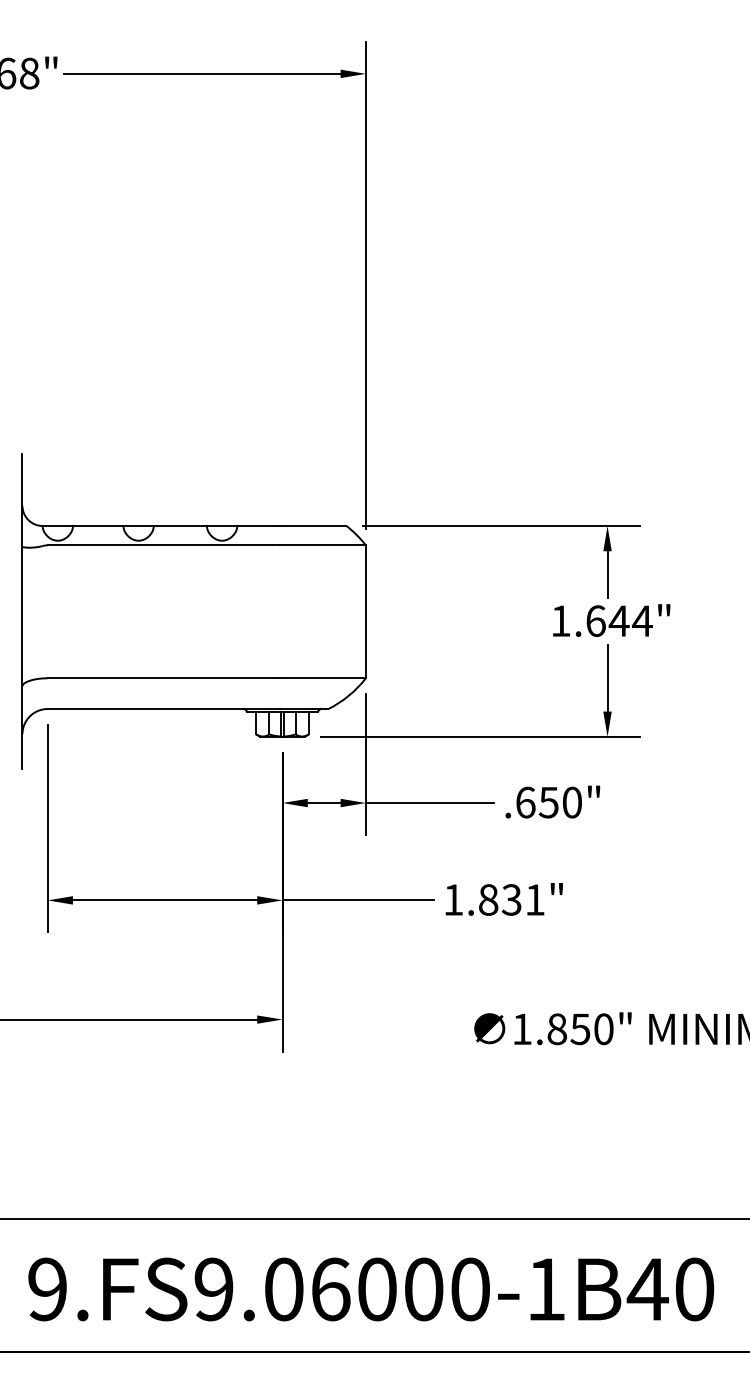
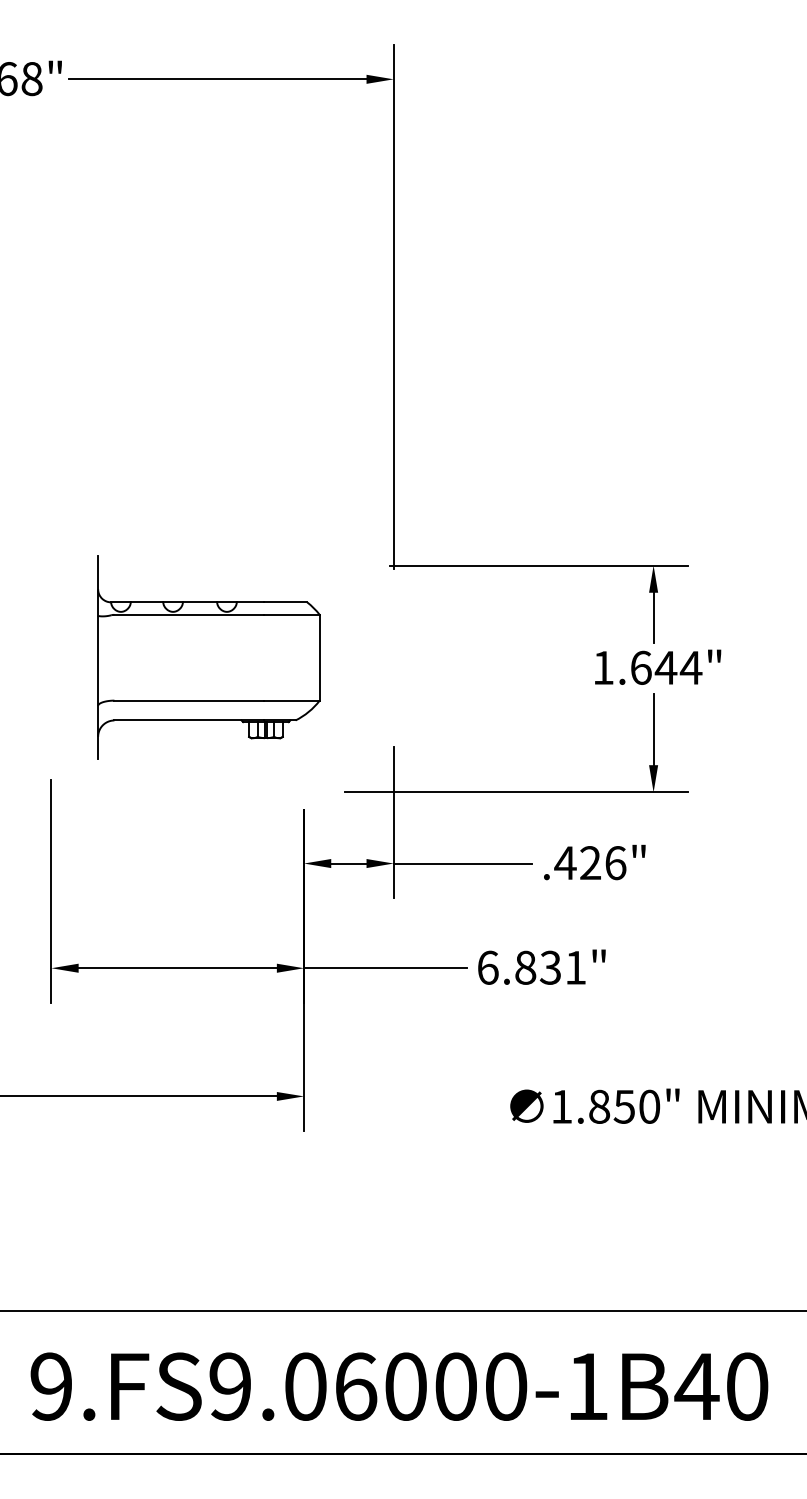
part: (193, 611) -> (208, 657), size x0.6
text: (548, 802) -> (590, 862), .650" -> .426"
text: (453, 899) -> (487, 967), 1.831" -> 6.831"

